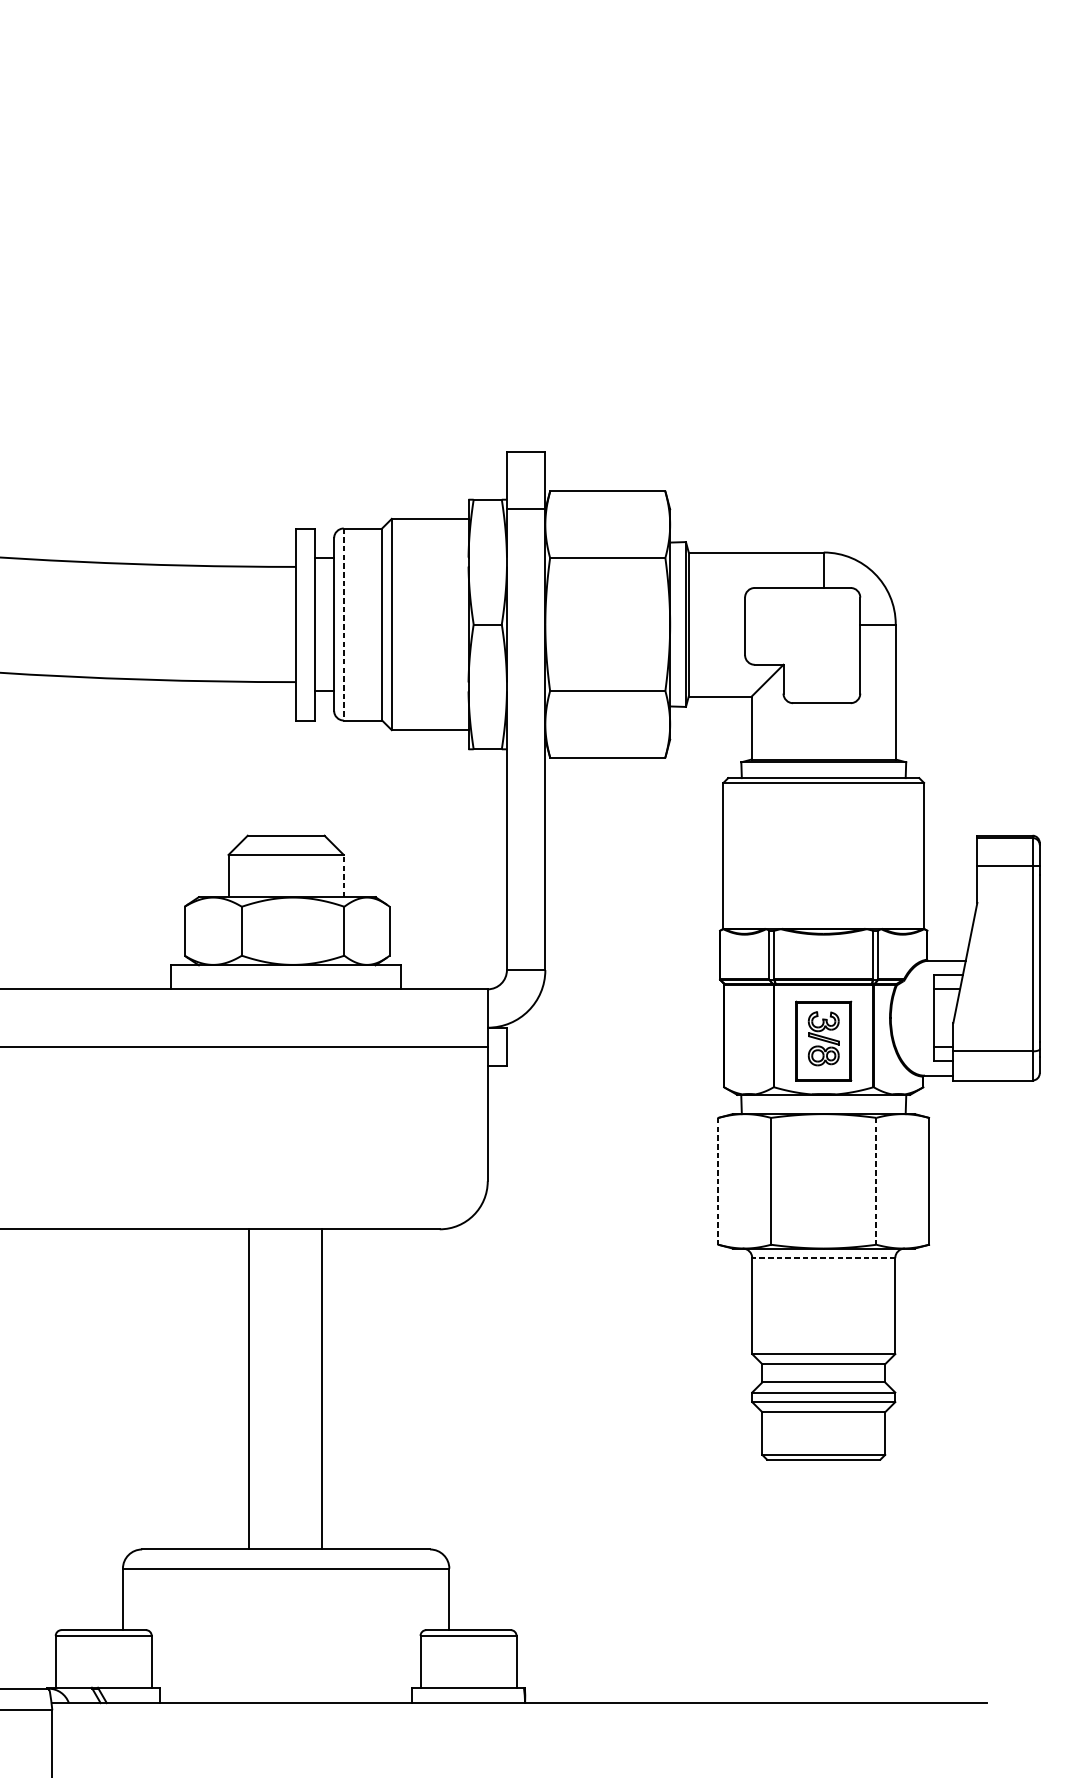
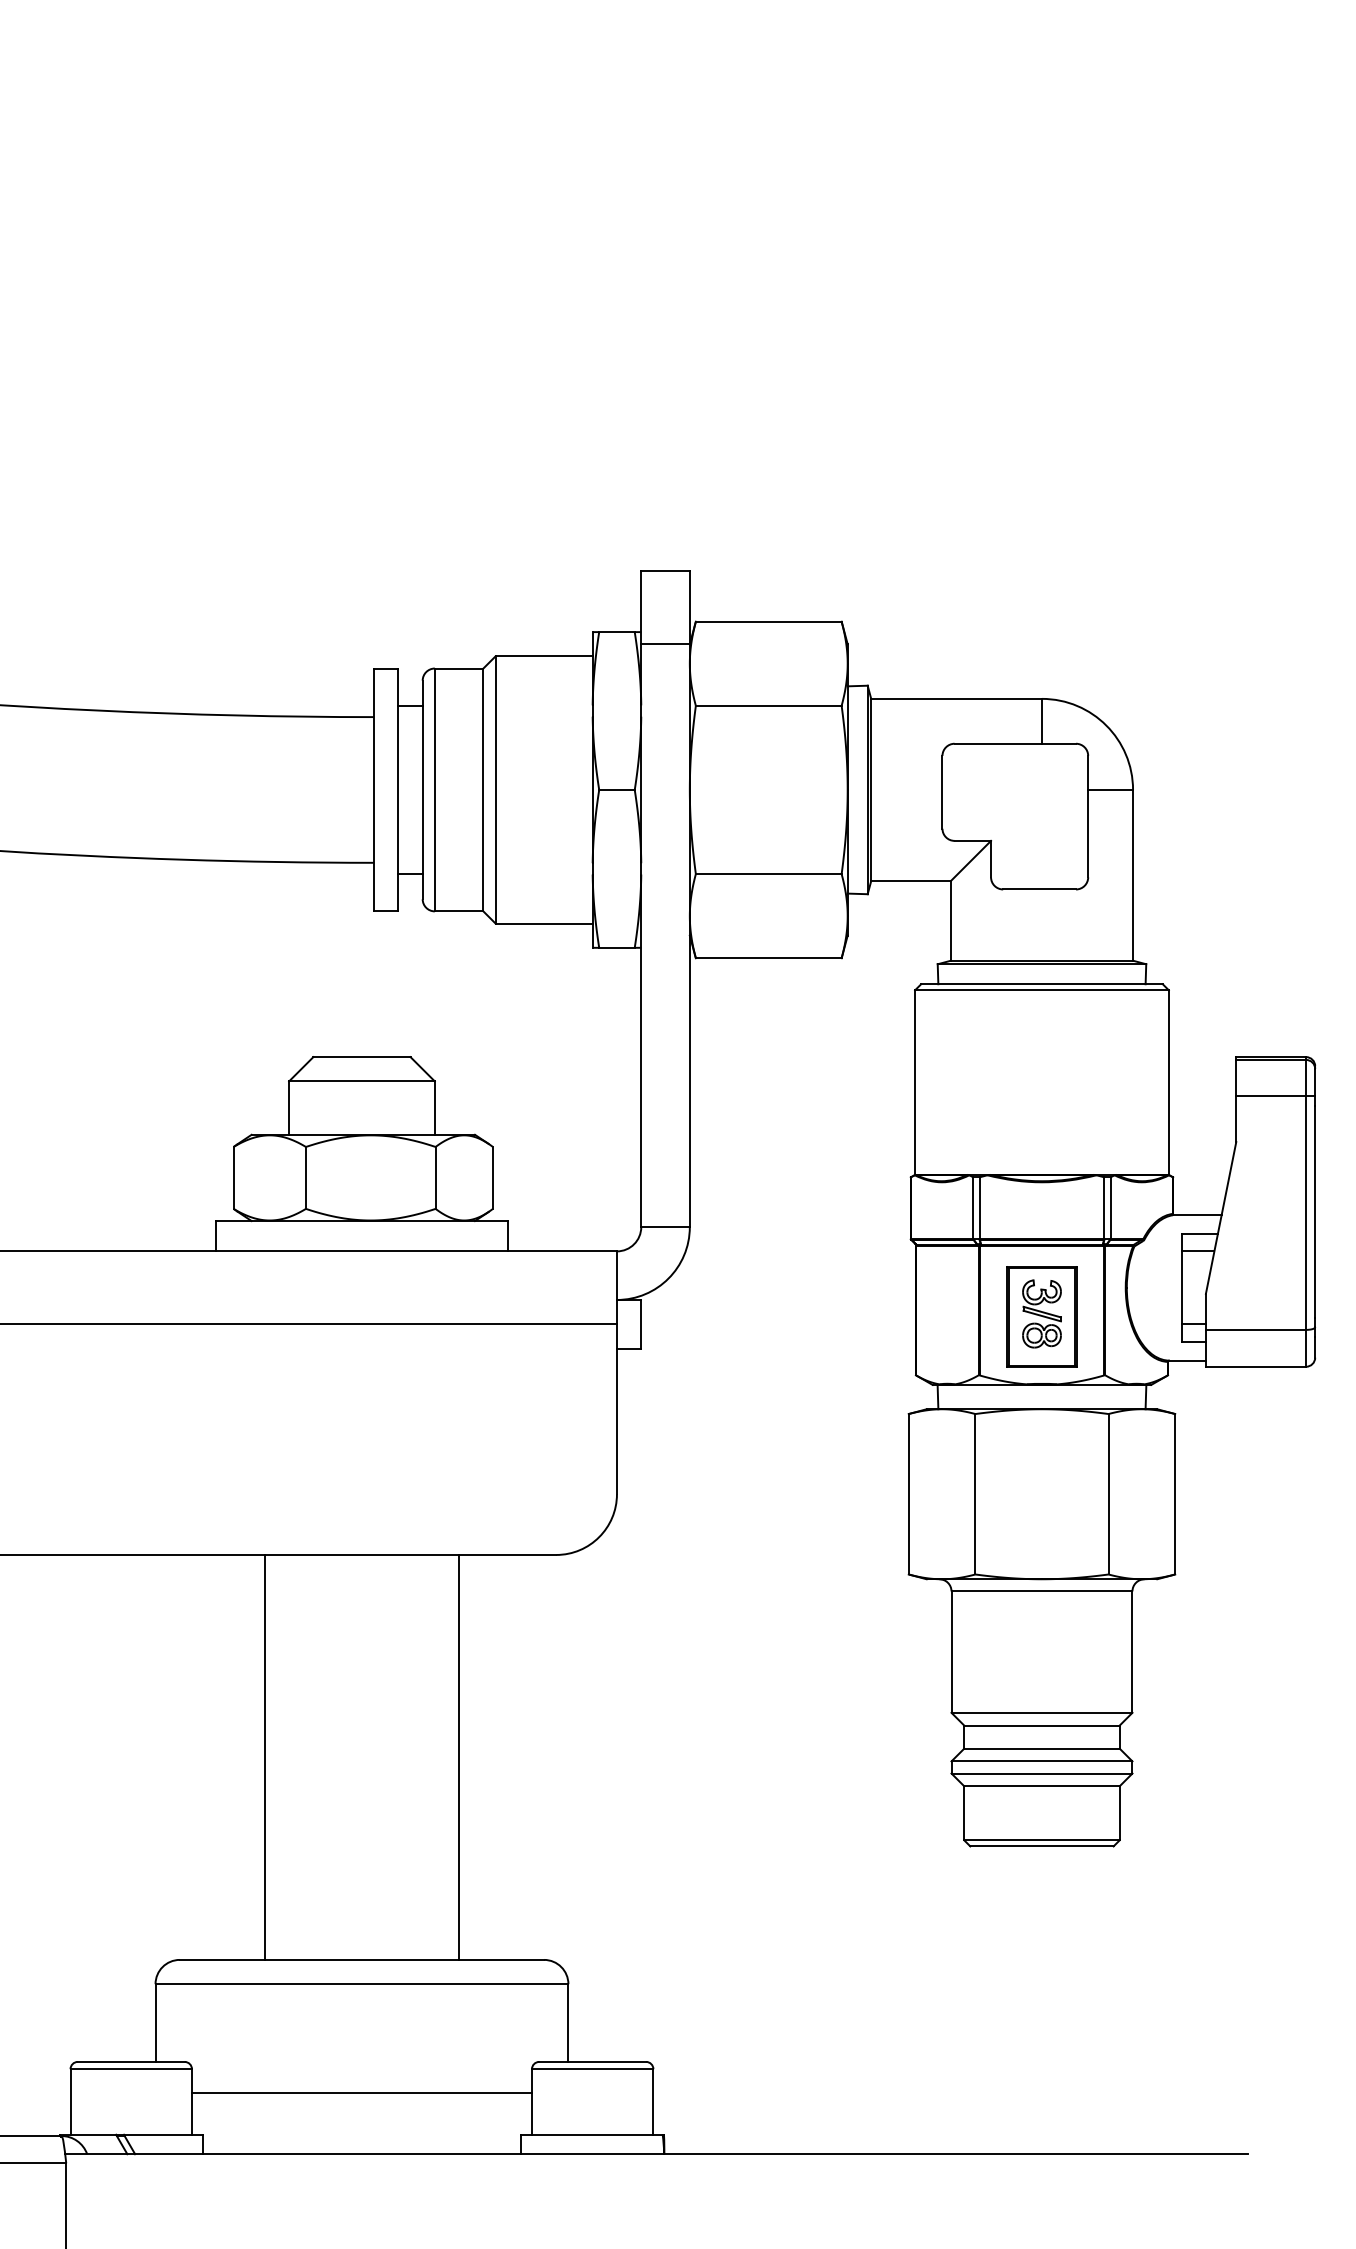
line: (343, 624) -> (434, 790), dashed -> solid
line: (343, 876) -> (434, 1108), dashed -> solid
line: (718, 1181) -> (908, 1494), dashed -> solid
line: (876, 1181) -> (1108, 1494), dashed -> solid
line: (823, 1258) -> (1041, 1591), dashed -> solid
line: (248, 1388) -> (264, 1756), moved
line: (322, 1388) -> (459, 1756), moved
line: (285, 1655) -> (361, 2093), added

